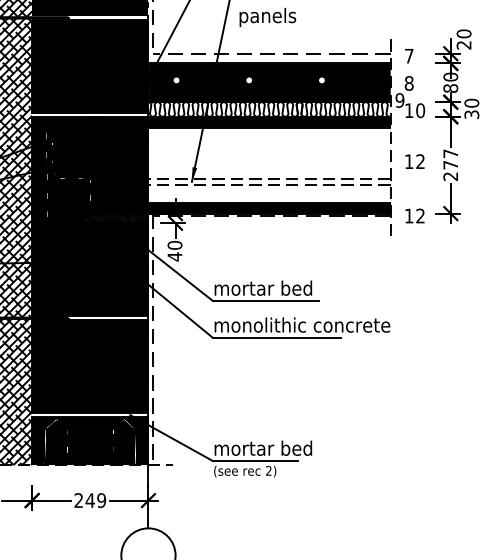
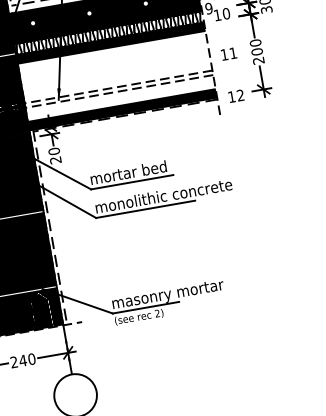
text: (450, 159) -> (256, 47), 277 -> 200
text: (420, 161) -> (233, 53), 12 -> 11
text: (174, 256) -> (55, 160), 40 -> 20
text: (294, 449) -> (174, 293), mortar bed -> masonry mortar
text: (101, 500) -> (31, 359), 249 -> 240

